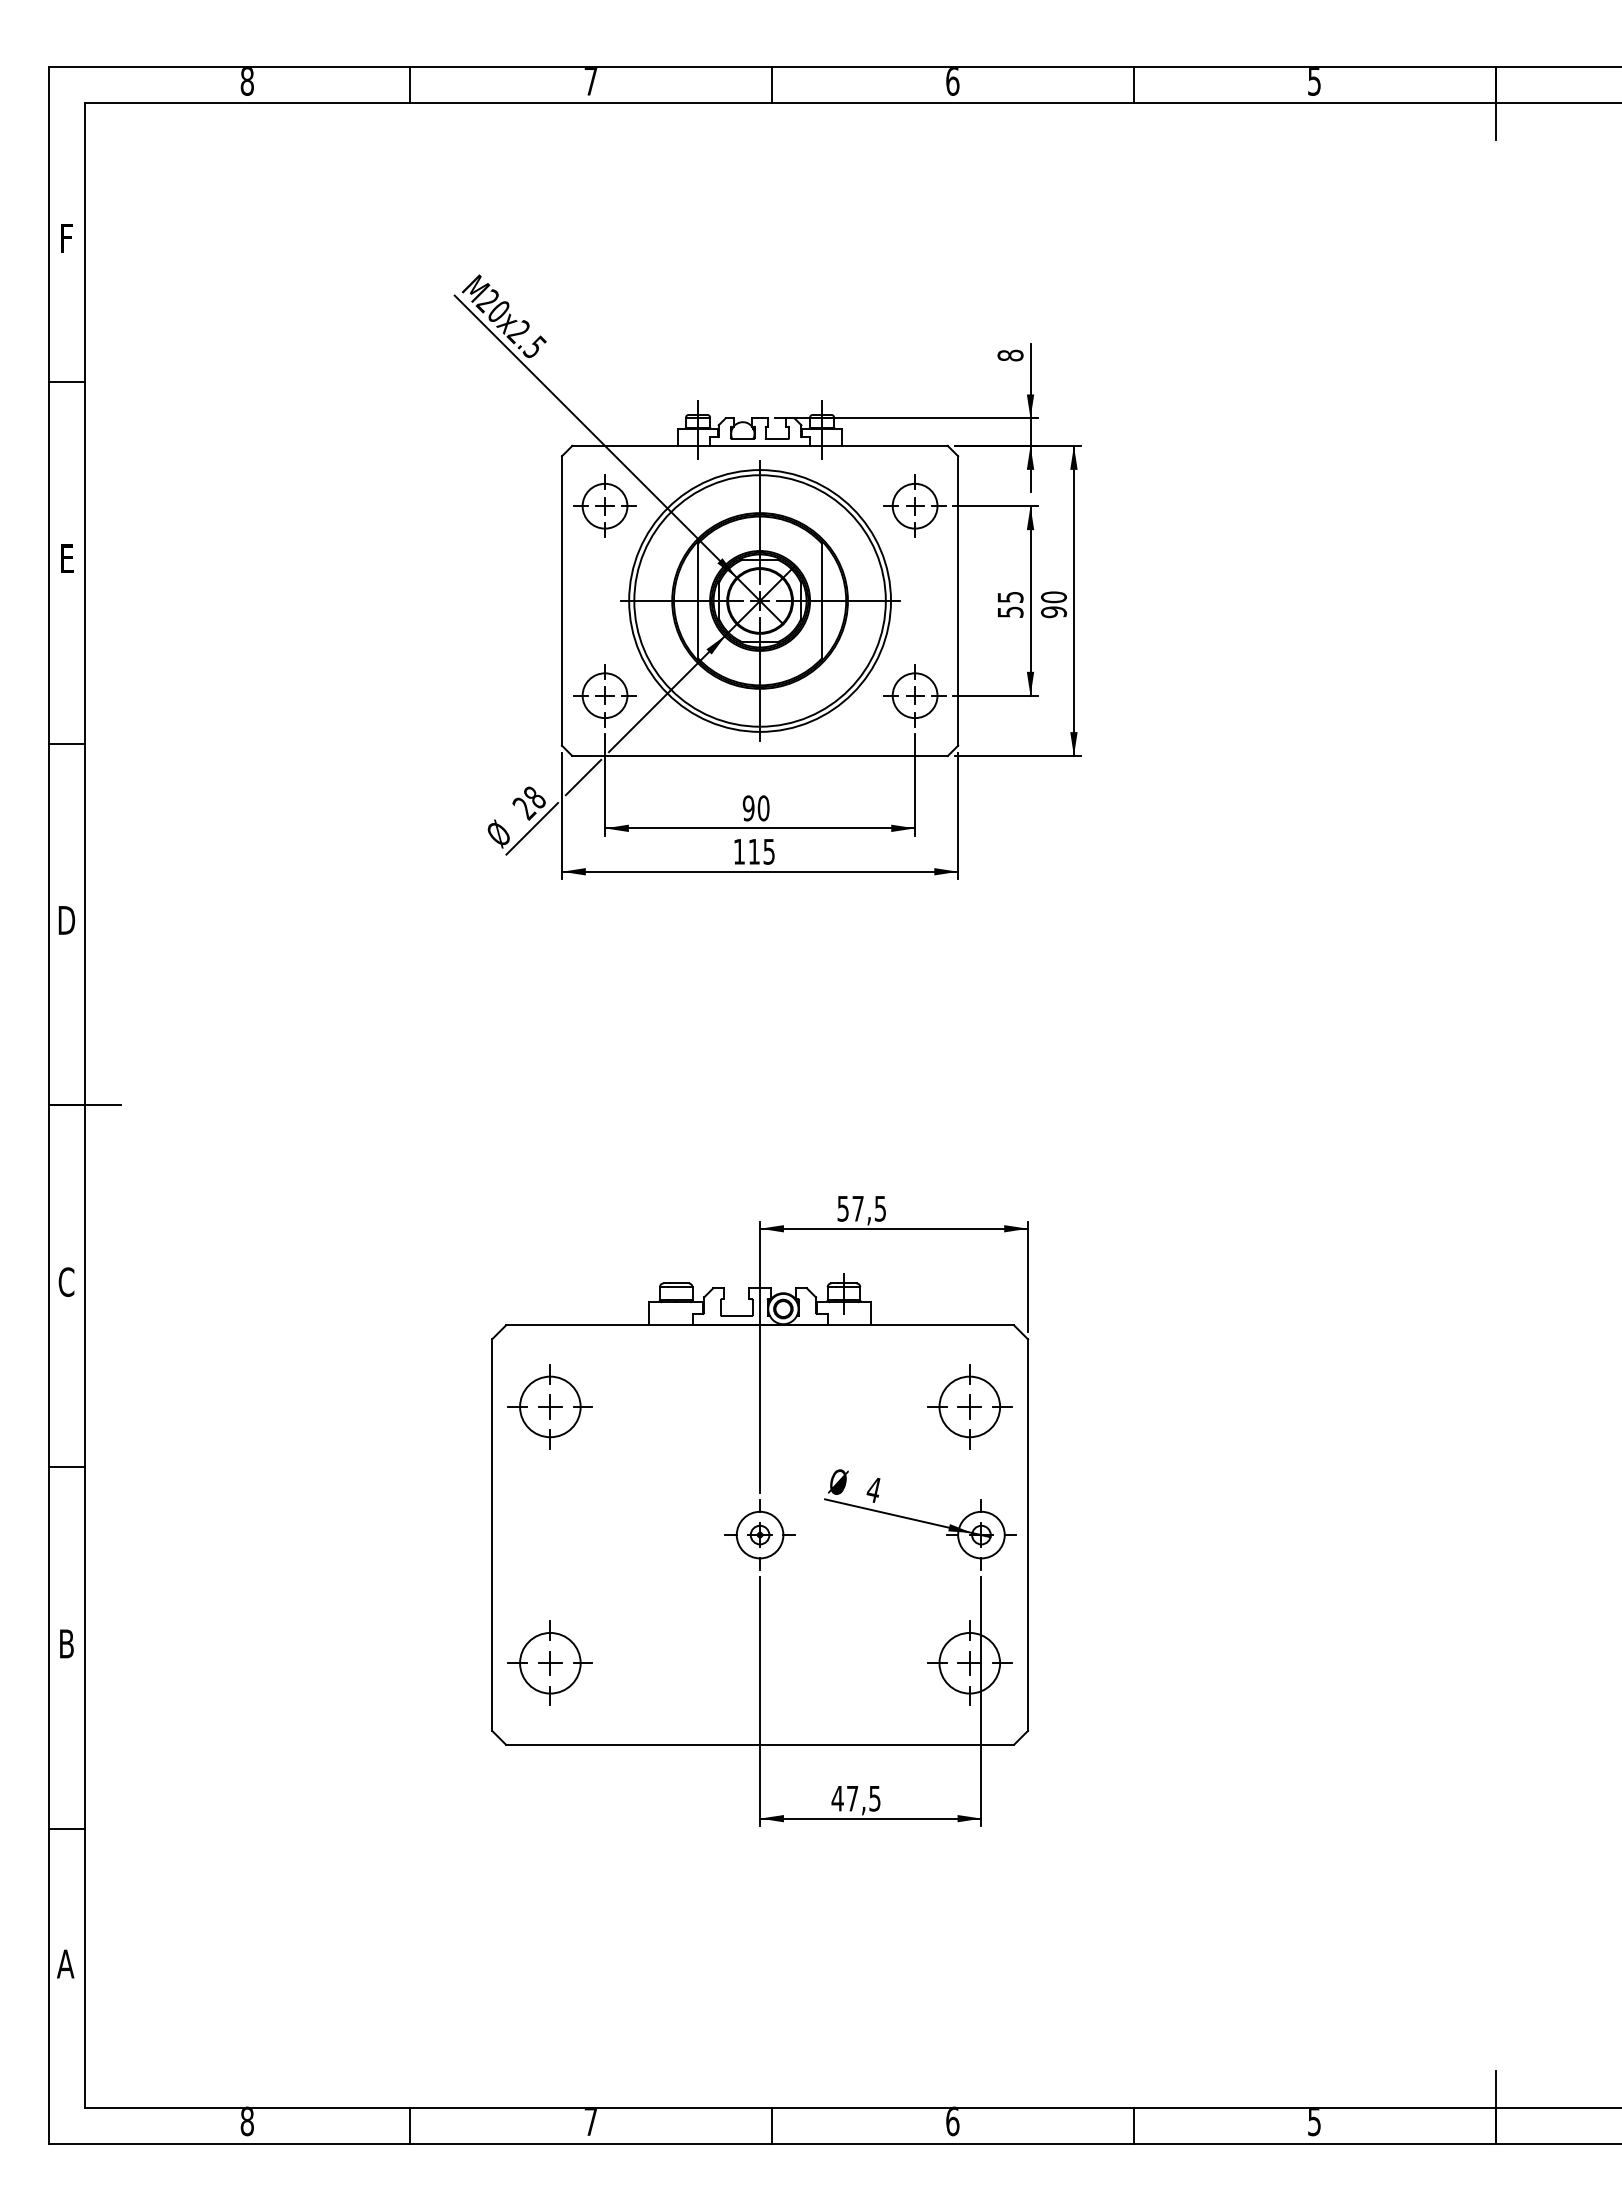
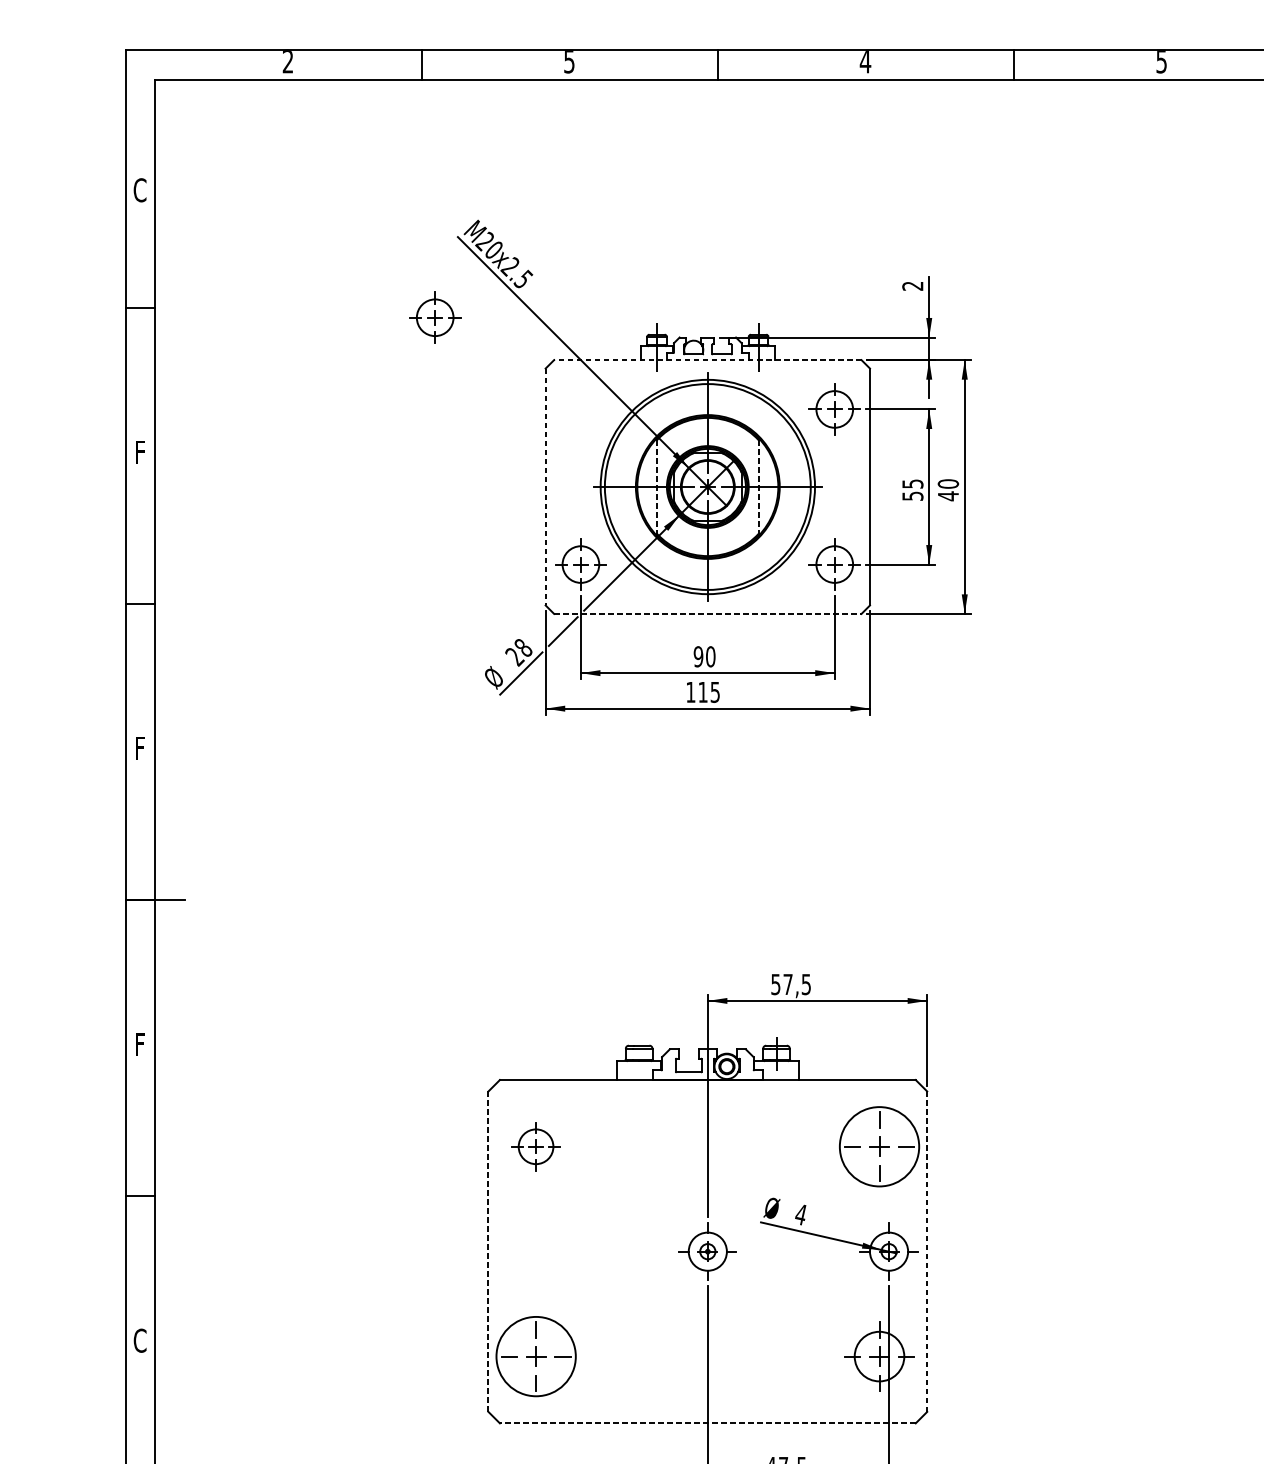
text: (246, 81) -> (287, 61), 8 -> 2
text: (590, 81) -> (569, 61), 7 -> 5
text: (952, 81) -> (865, 61), 6 -> 4
text: (66, 238) -> (140, 190), F -> C
text: (1010, 355) -> (912, 286), 8 -> 2
line: (760, 445) -> (708, 359), solid -> dashed
part: (604, 505) -> (434, 317), moved
text: (67, 558) -> (140, 452), E -> F
line: (561, 600) -> (545, 486), solid -> dashed
line: (698, 601) -> (657, 487), solid -> dashed
line: (822, 601) -> (758, 487), solid -> dashed
text: (1053, 612) -> (948, 496), 90 -> 40
line: (760, 756) -> (708, 614), solid -> dashed
text: (66, 920) -> (140, 748), D -> F
text: (66, 1281) -> (140, 1044), C -> F
part: (549, 1406) -> (535, 1146), size x0.7
circle: (969, 1406) -> (879, 1146), size x1.6
line: (492, 1535) -> (488, 1252), solid -> dashed
line: (1028, 1535) -> (927, 1252), solid -> dashed
text: (66, 1643) -> (140, 1340), B -> C
circle: (550, 1662) -> (536, 1355), size x1.6
line: (760, 1744) -> (708, 1423), solid -> dashed

